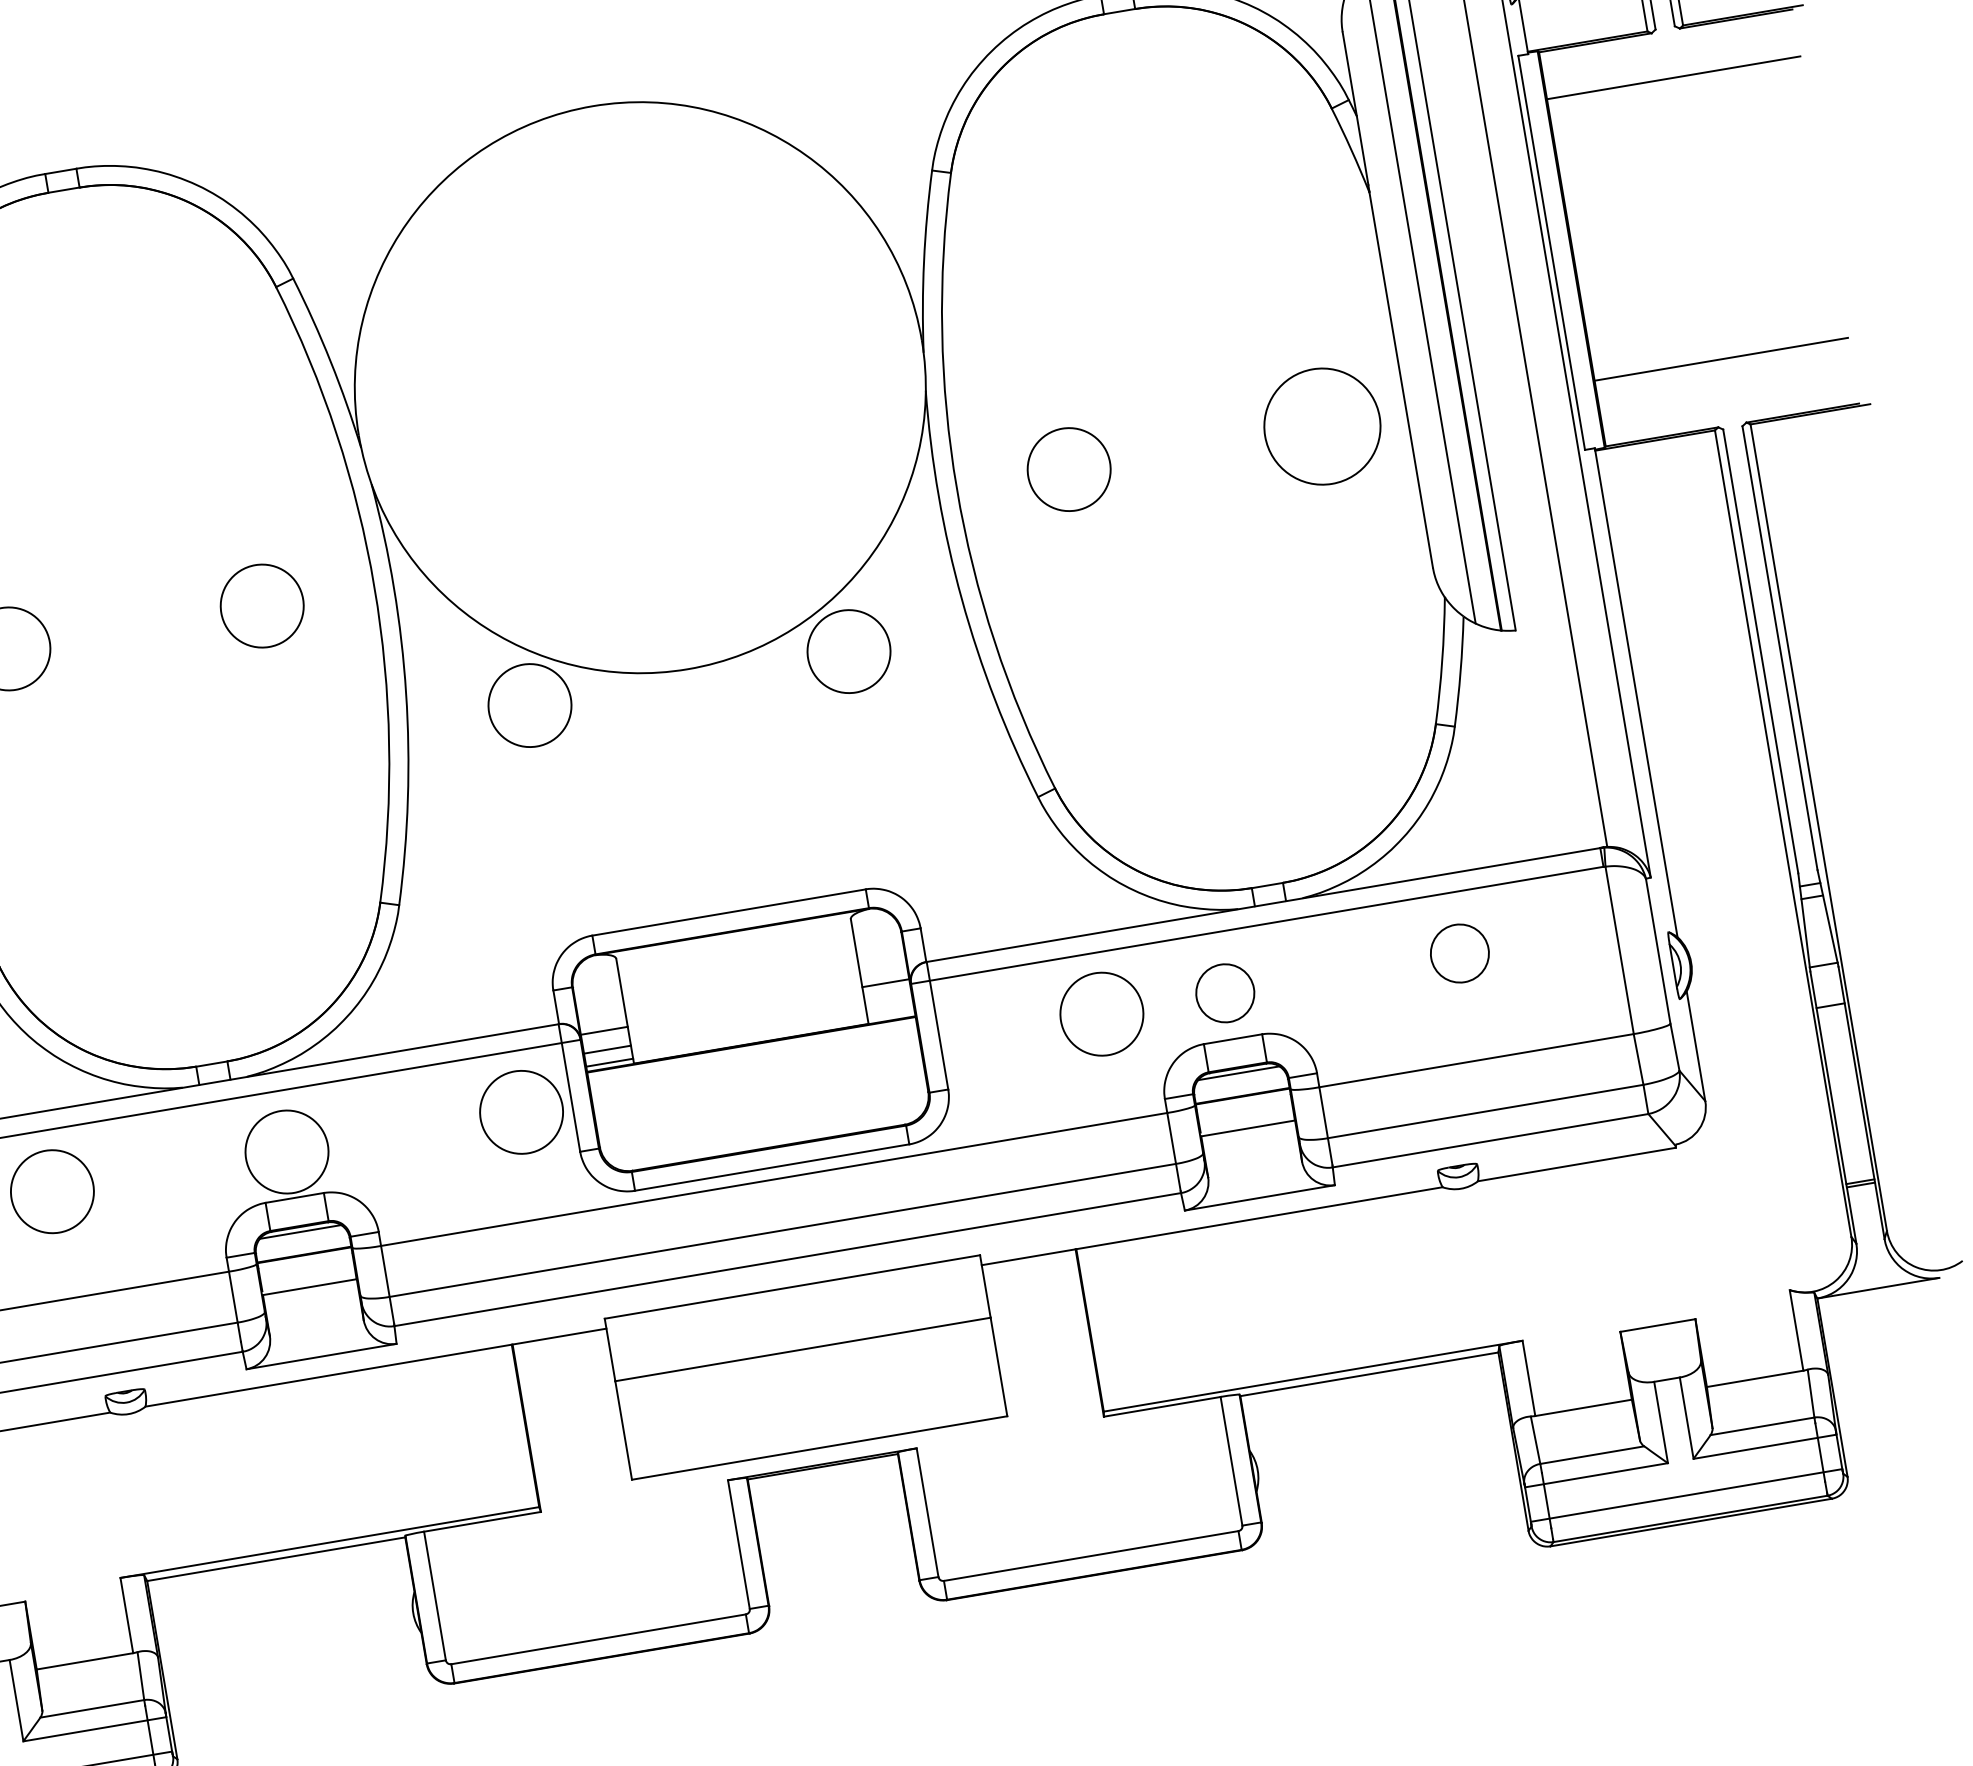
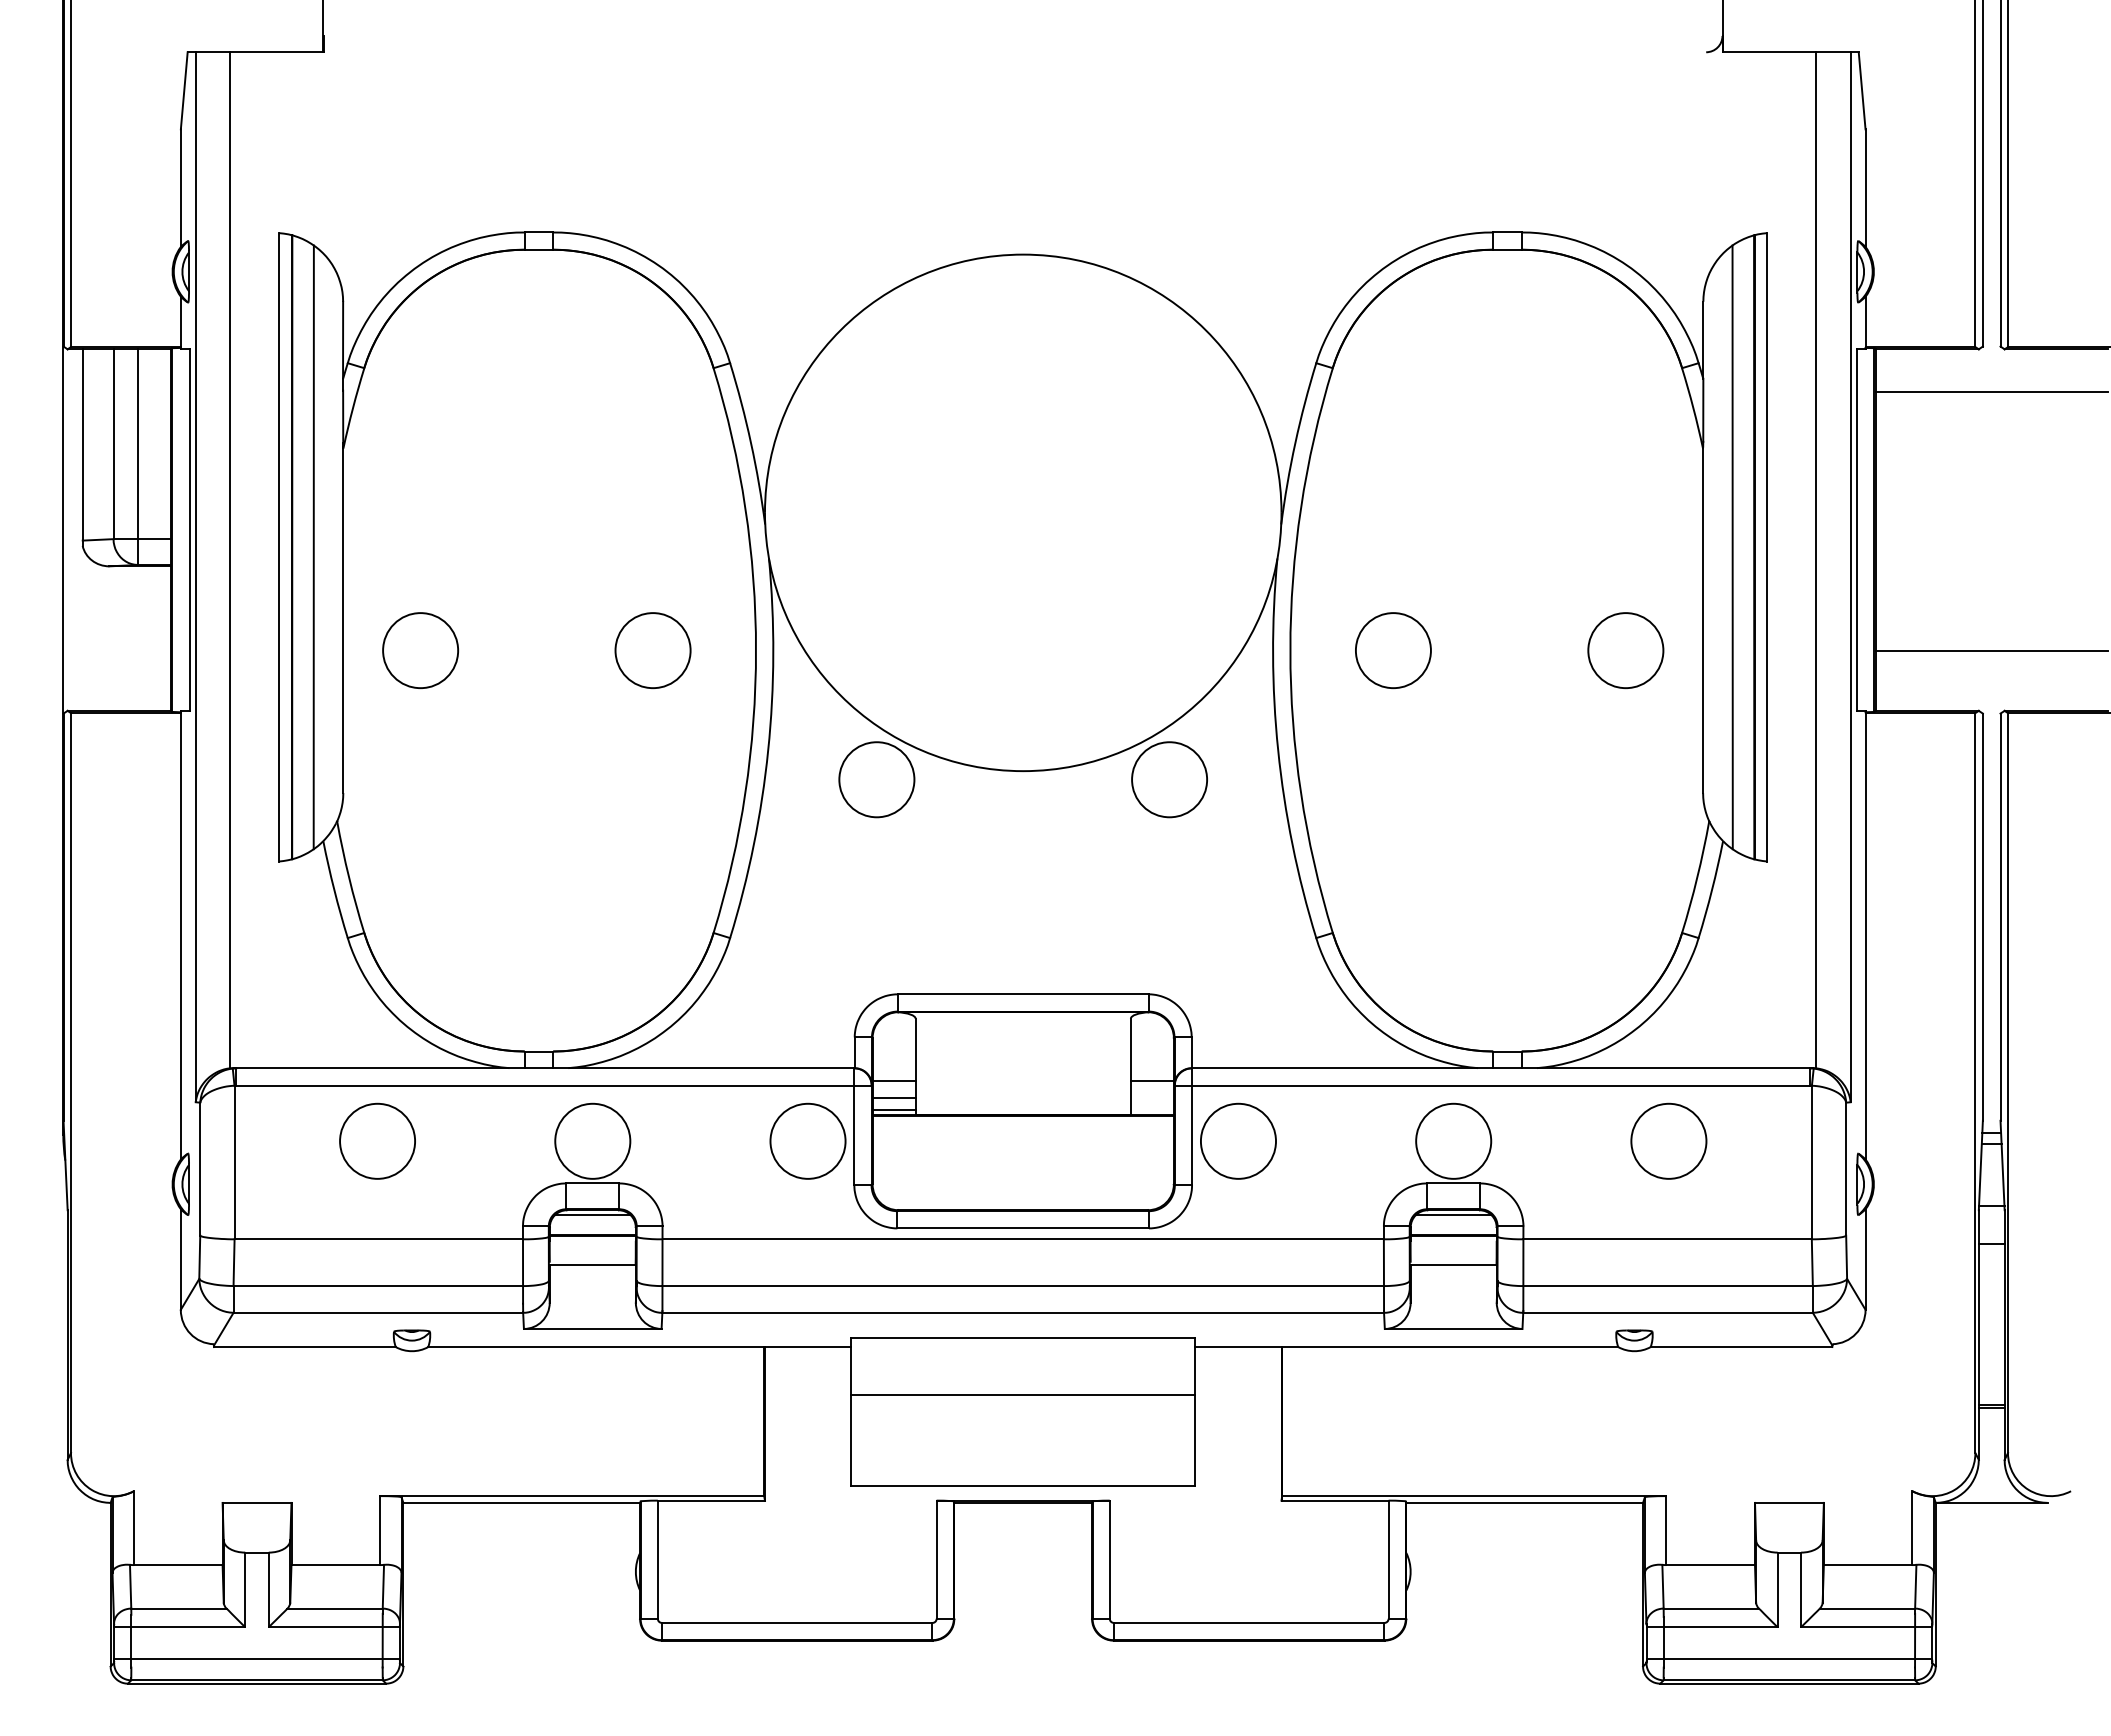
circle: (1322, 426) -> (1625, 650), size x0.71
circle: (1459, 952) -> (1668, 1140), size x1.43
circle: (1224, 992) -> (1453, 1140), size x1.43
circle: (1101, 1013) -> (1238, 1140), moved

